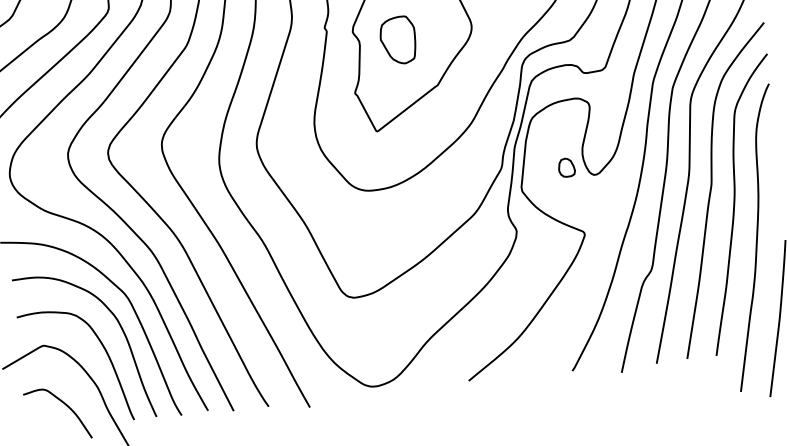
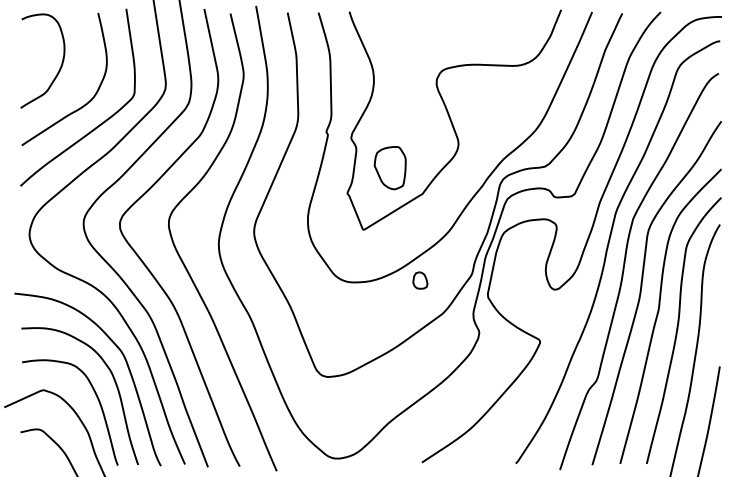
part: (397, 40) -> (389, 168), moved
part: (566, 167) -> (420, 280), moved

